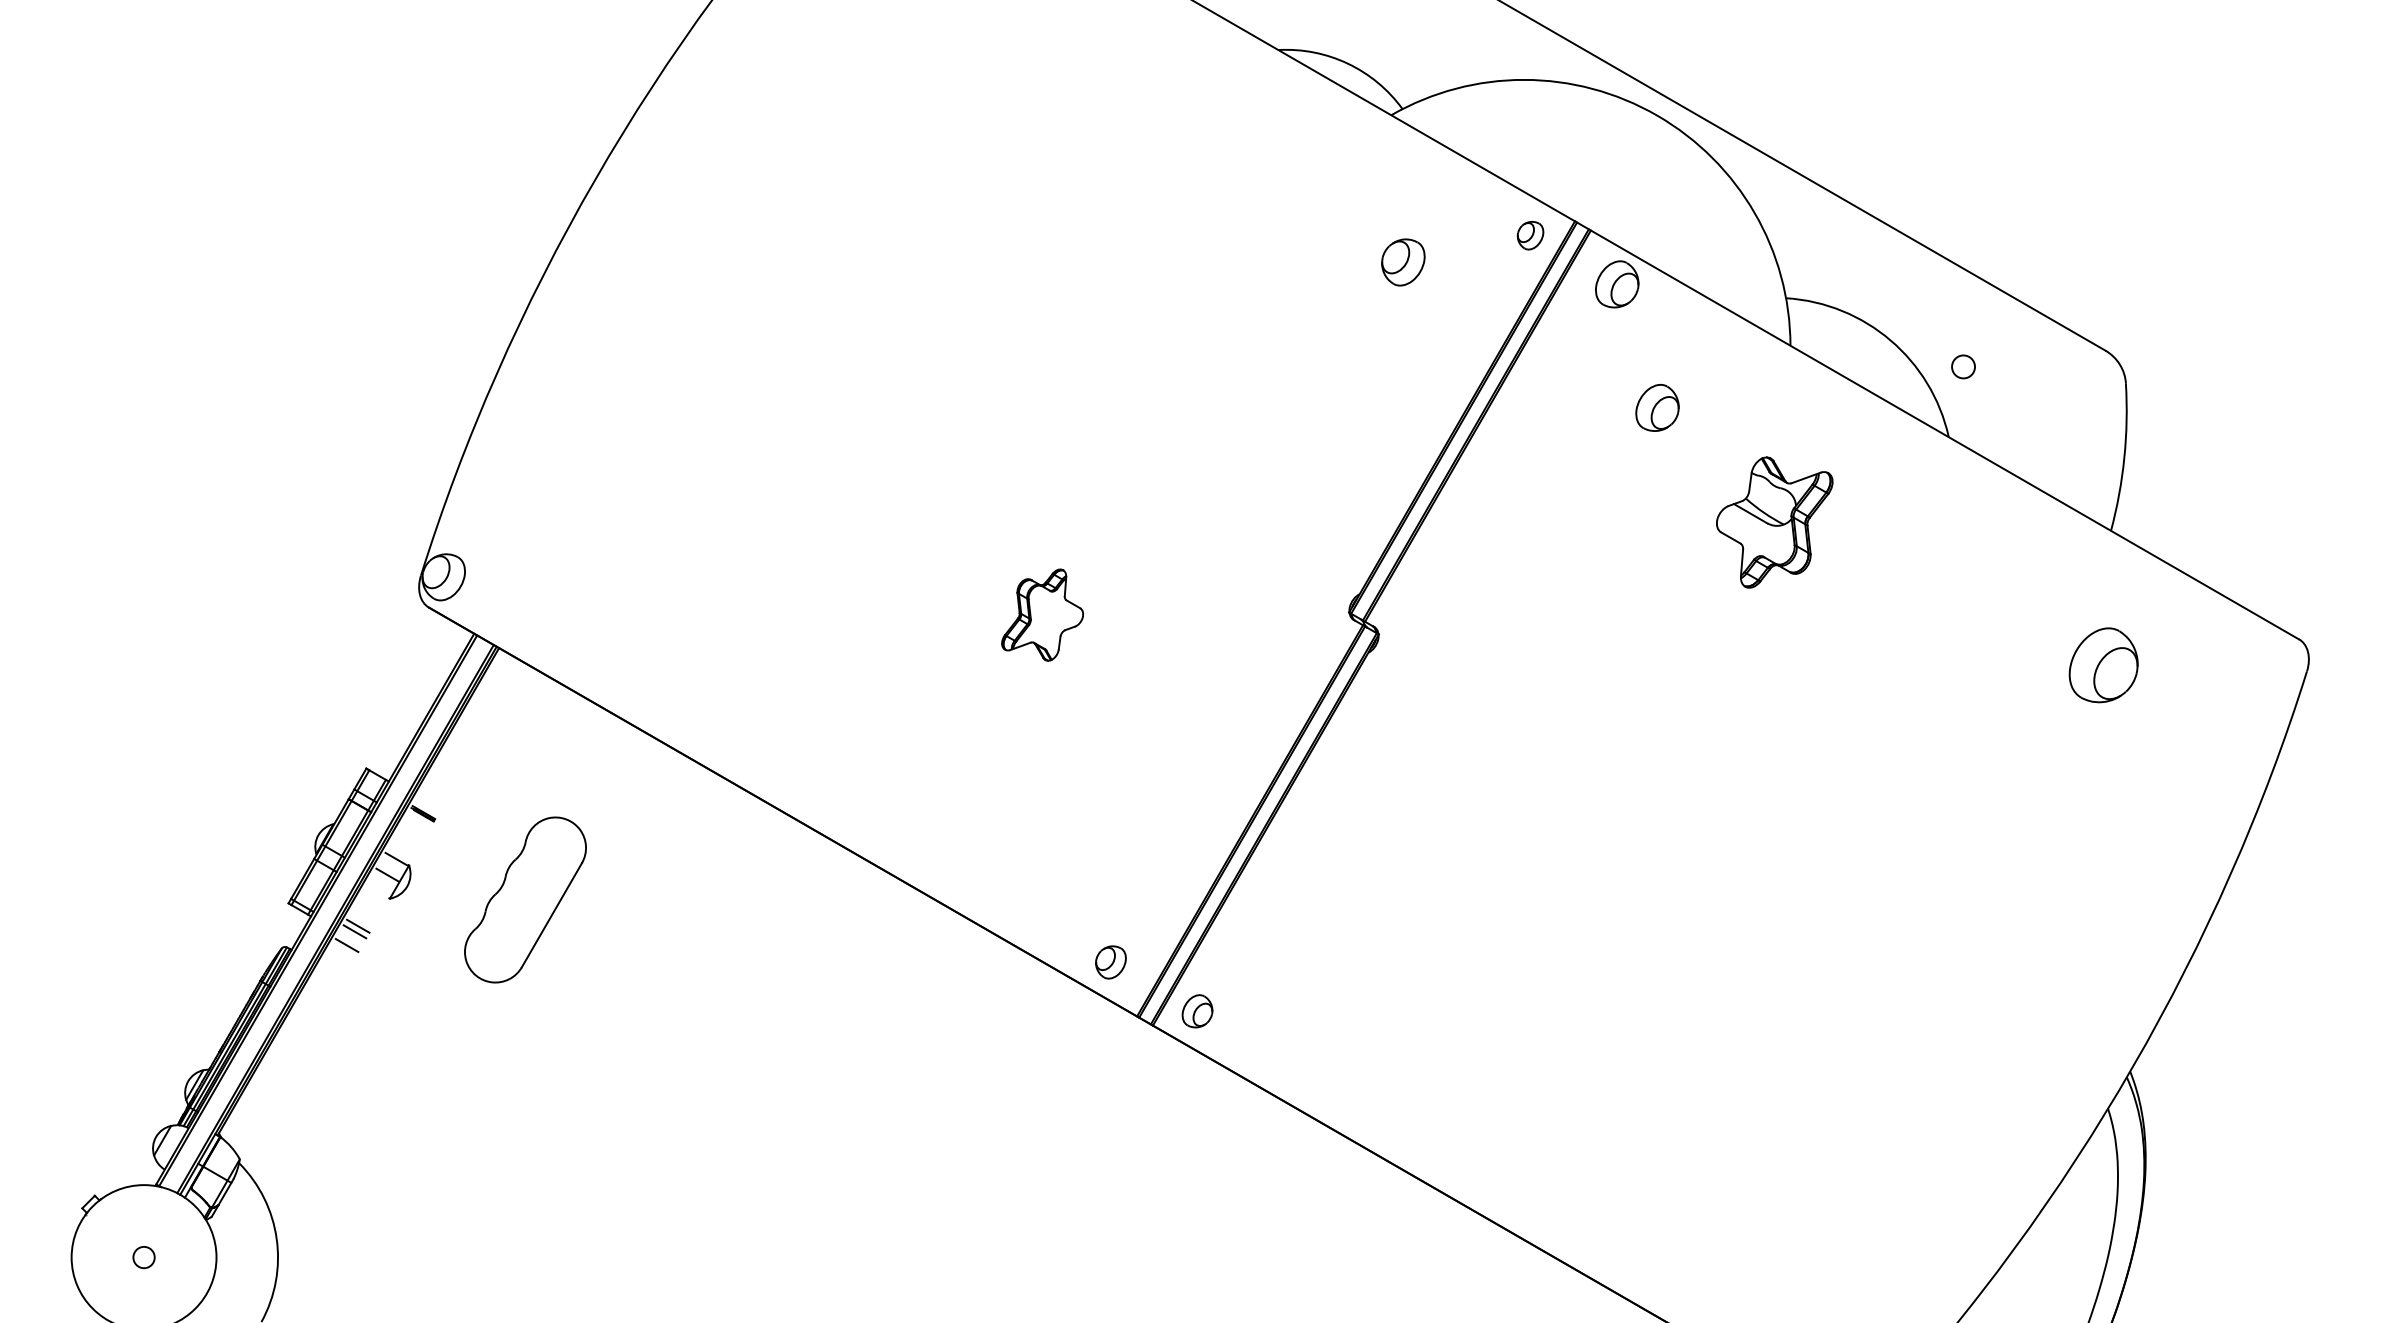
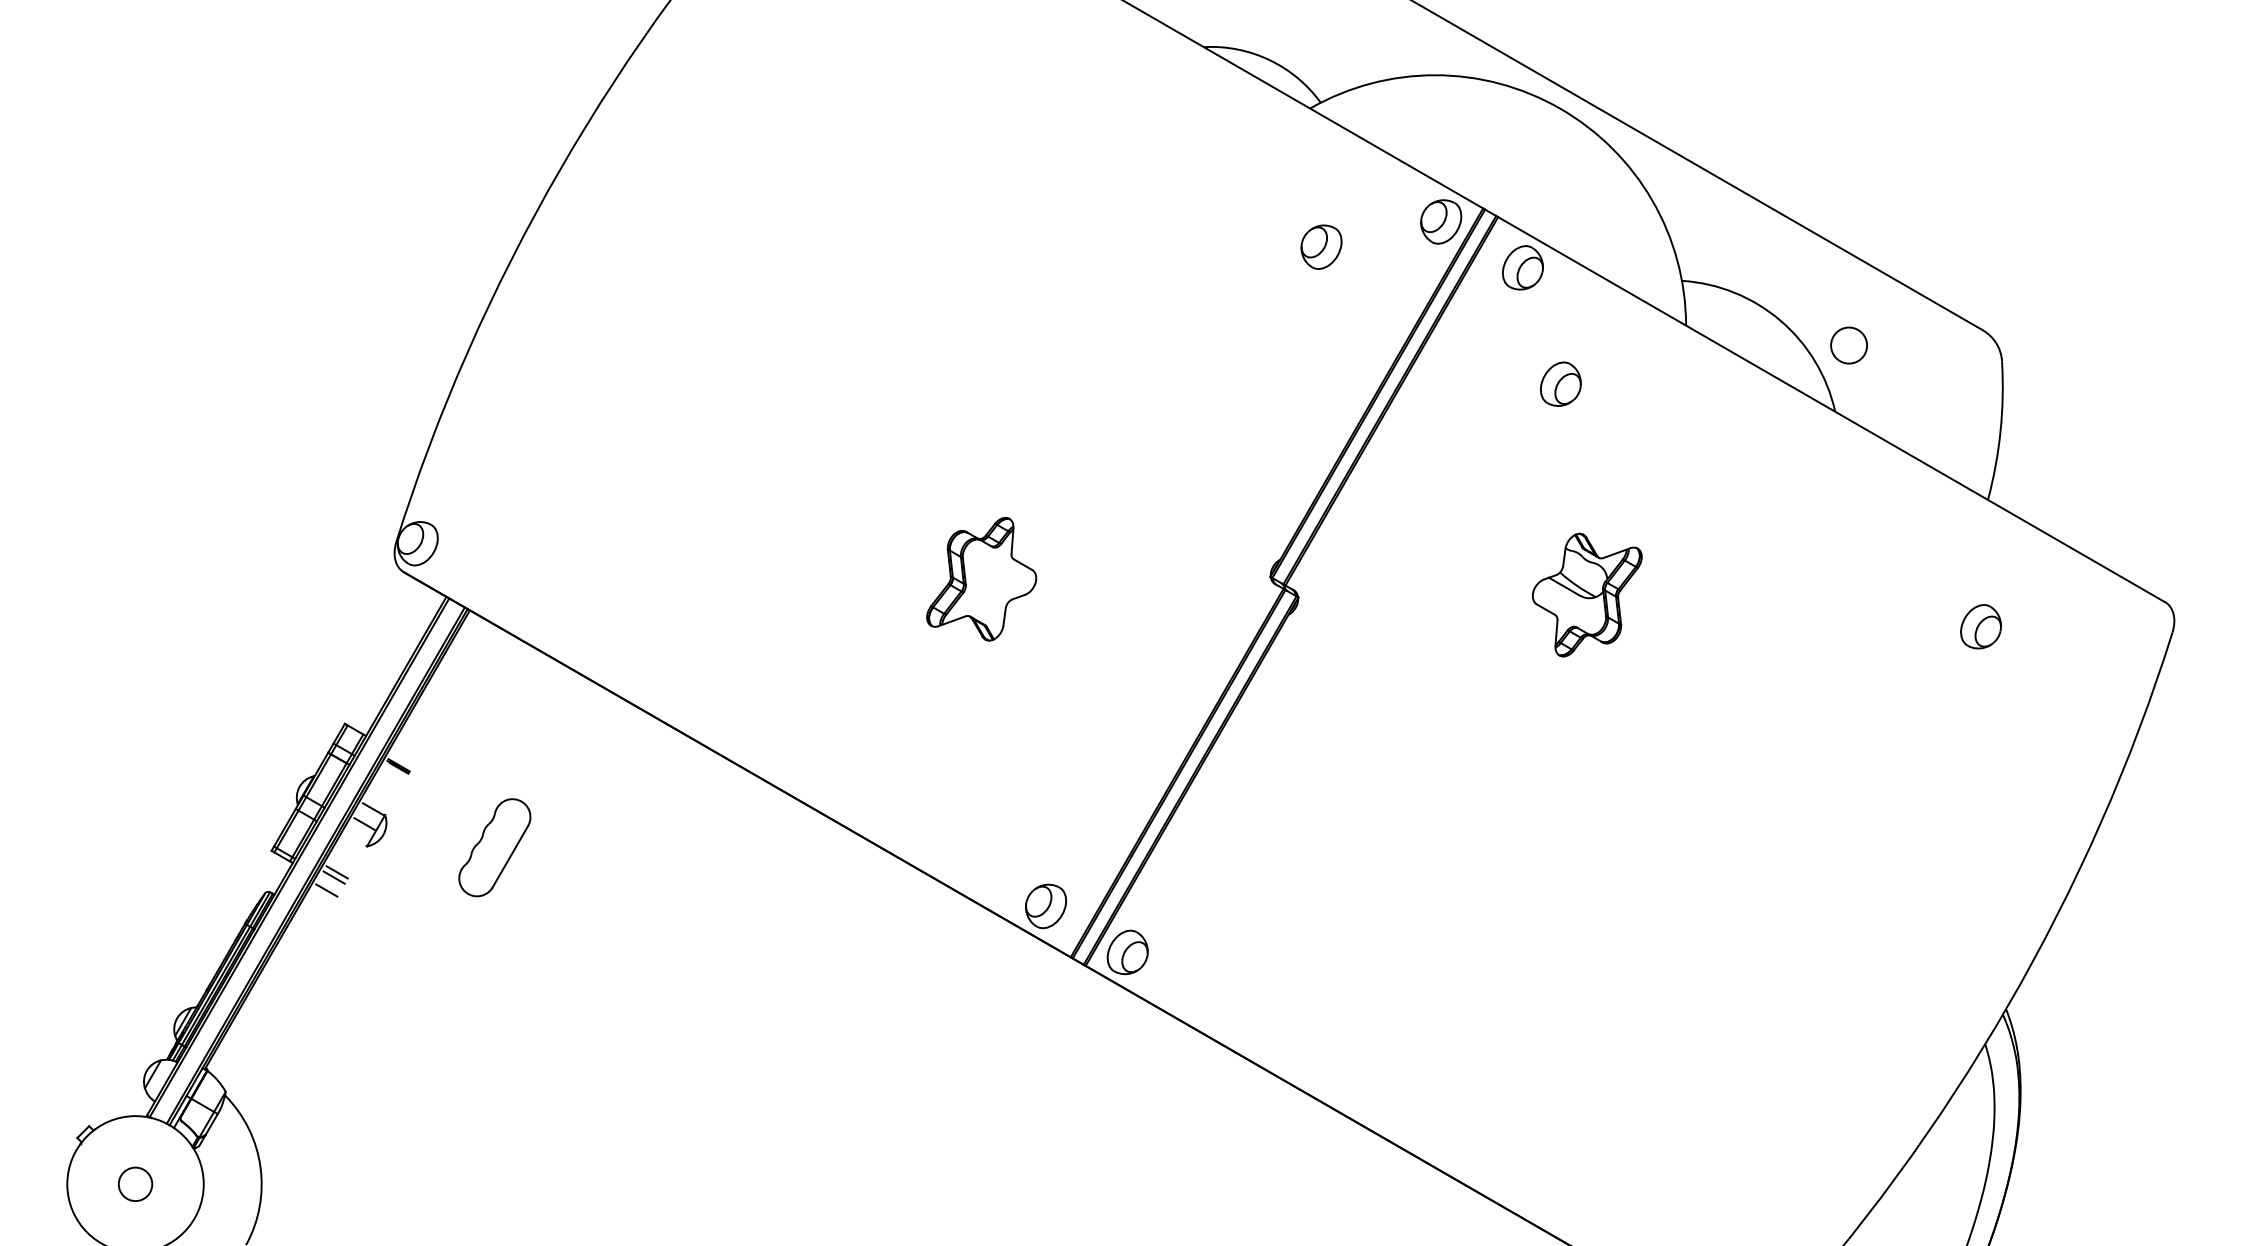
part: (1530, 235) -> (1441, 221), size x1.67
circle: (1963, 366) -> (1849, 345), size x1.67
part: (1774, 521) -> (1587, 594), moved
part: (1042, 615) -> (981, 579), size x1.43
part: (2103, 665) -> (1980, 626), size x0.62
part: (525, 899) -> (494, 847), size x0.62
part: (1111, 962) -> (1046, 906), size x1.43
part: (1197, 1011) -> (1127, 952), size x1.43
circle: (144, 1257) -> (135, 1184), size x1.67

